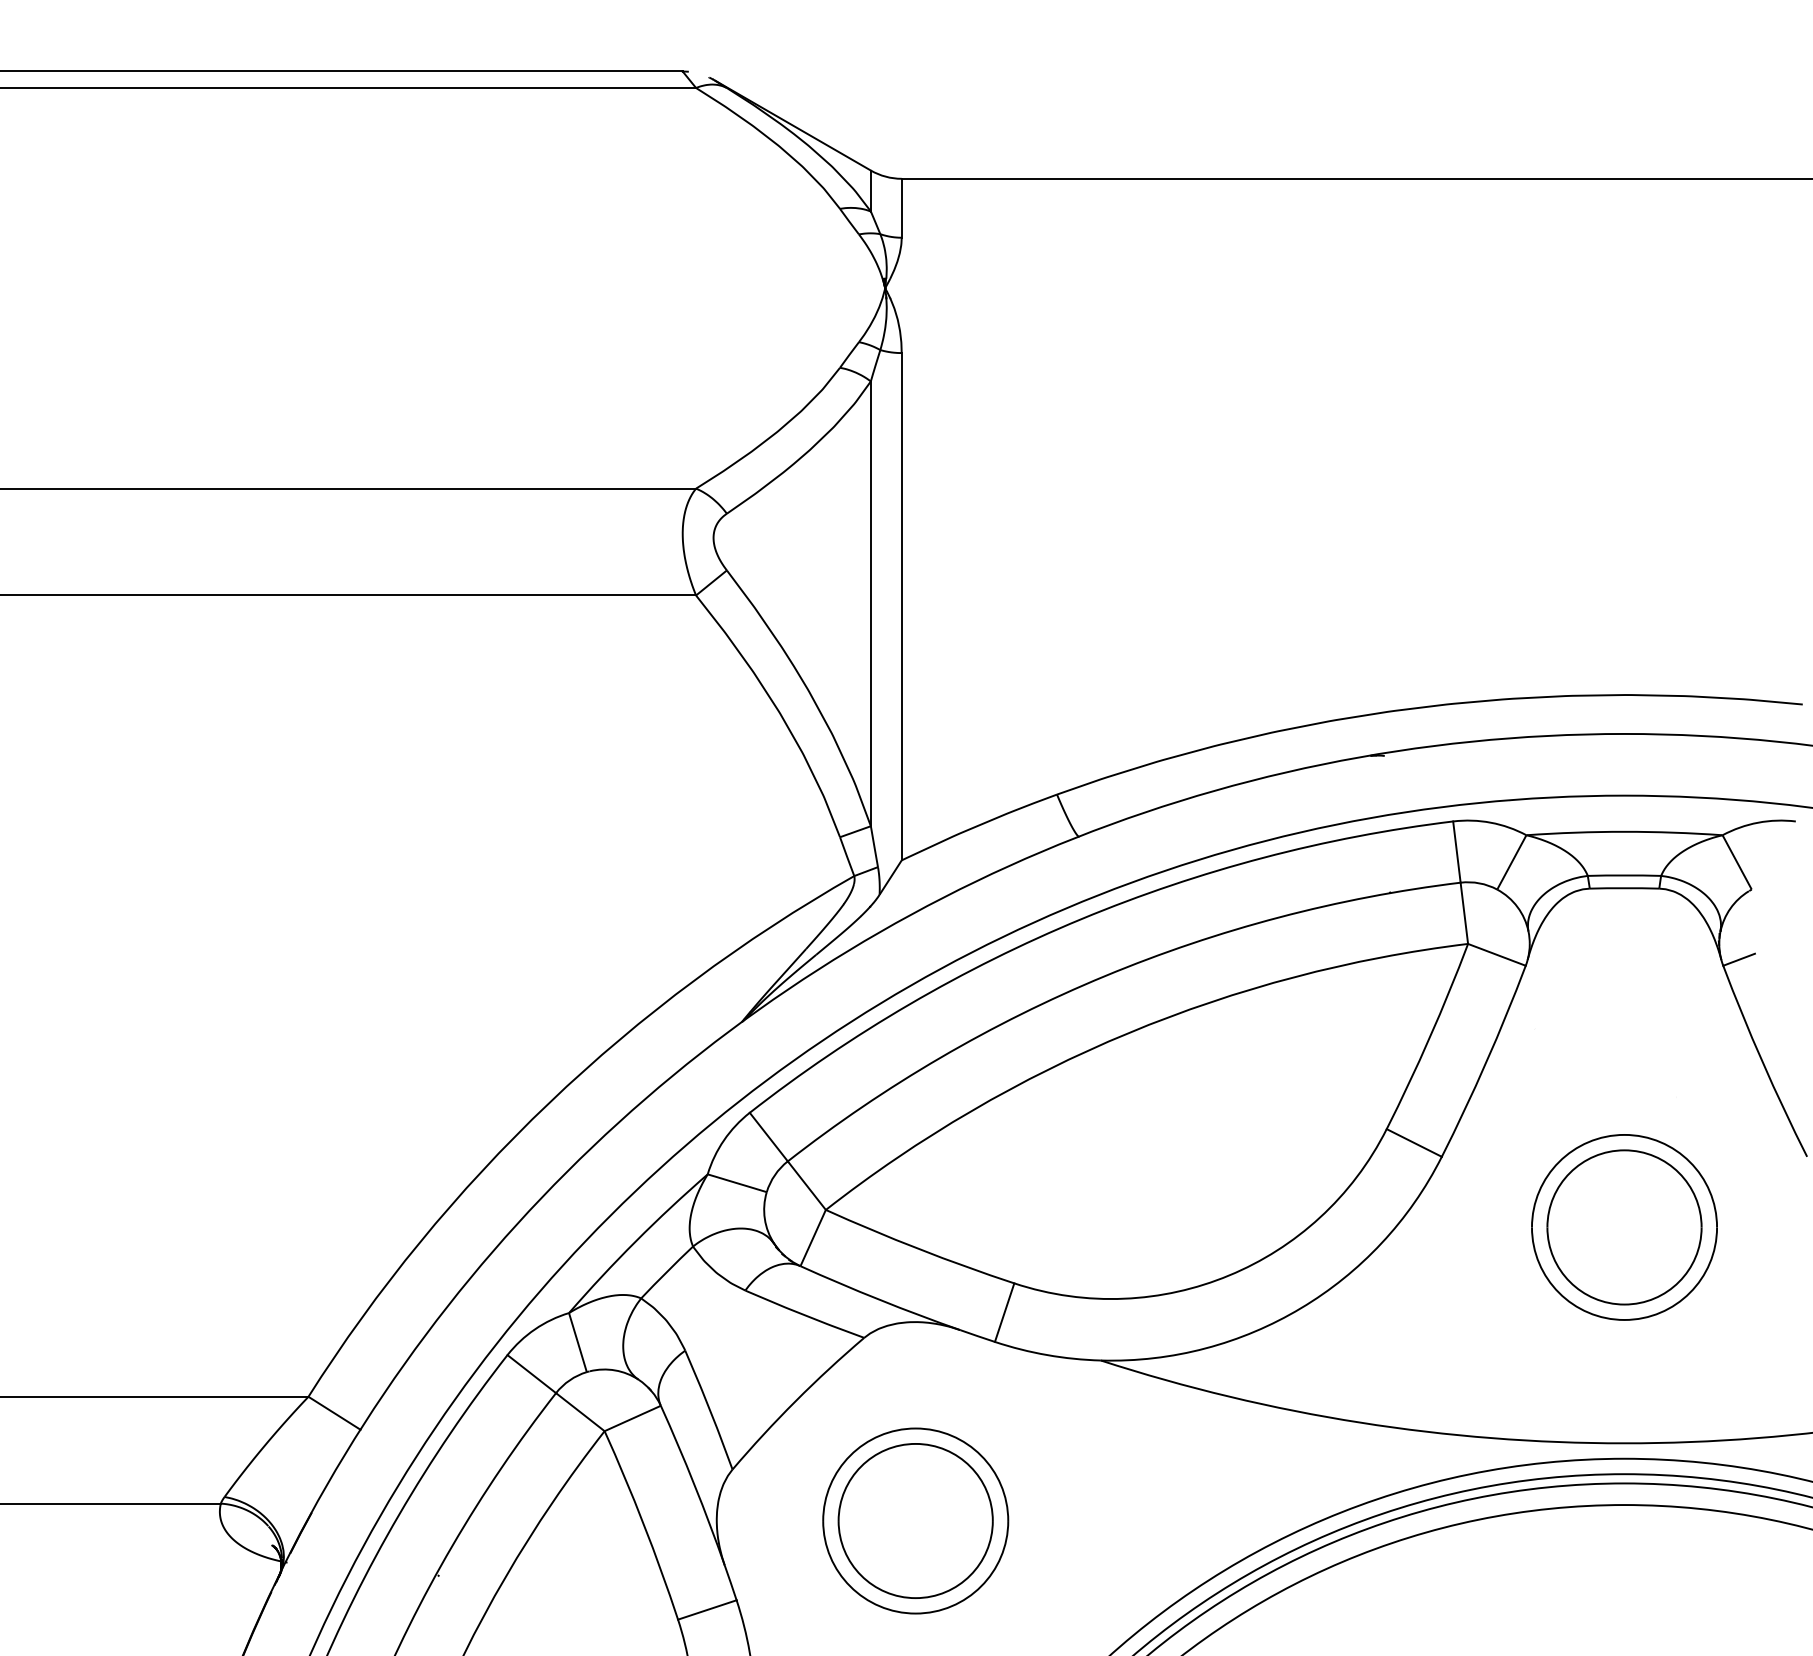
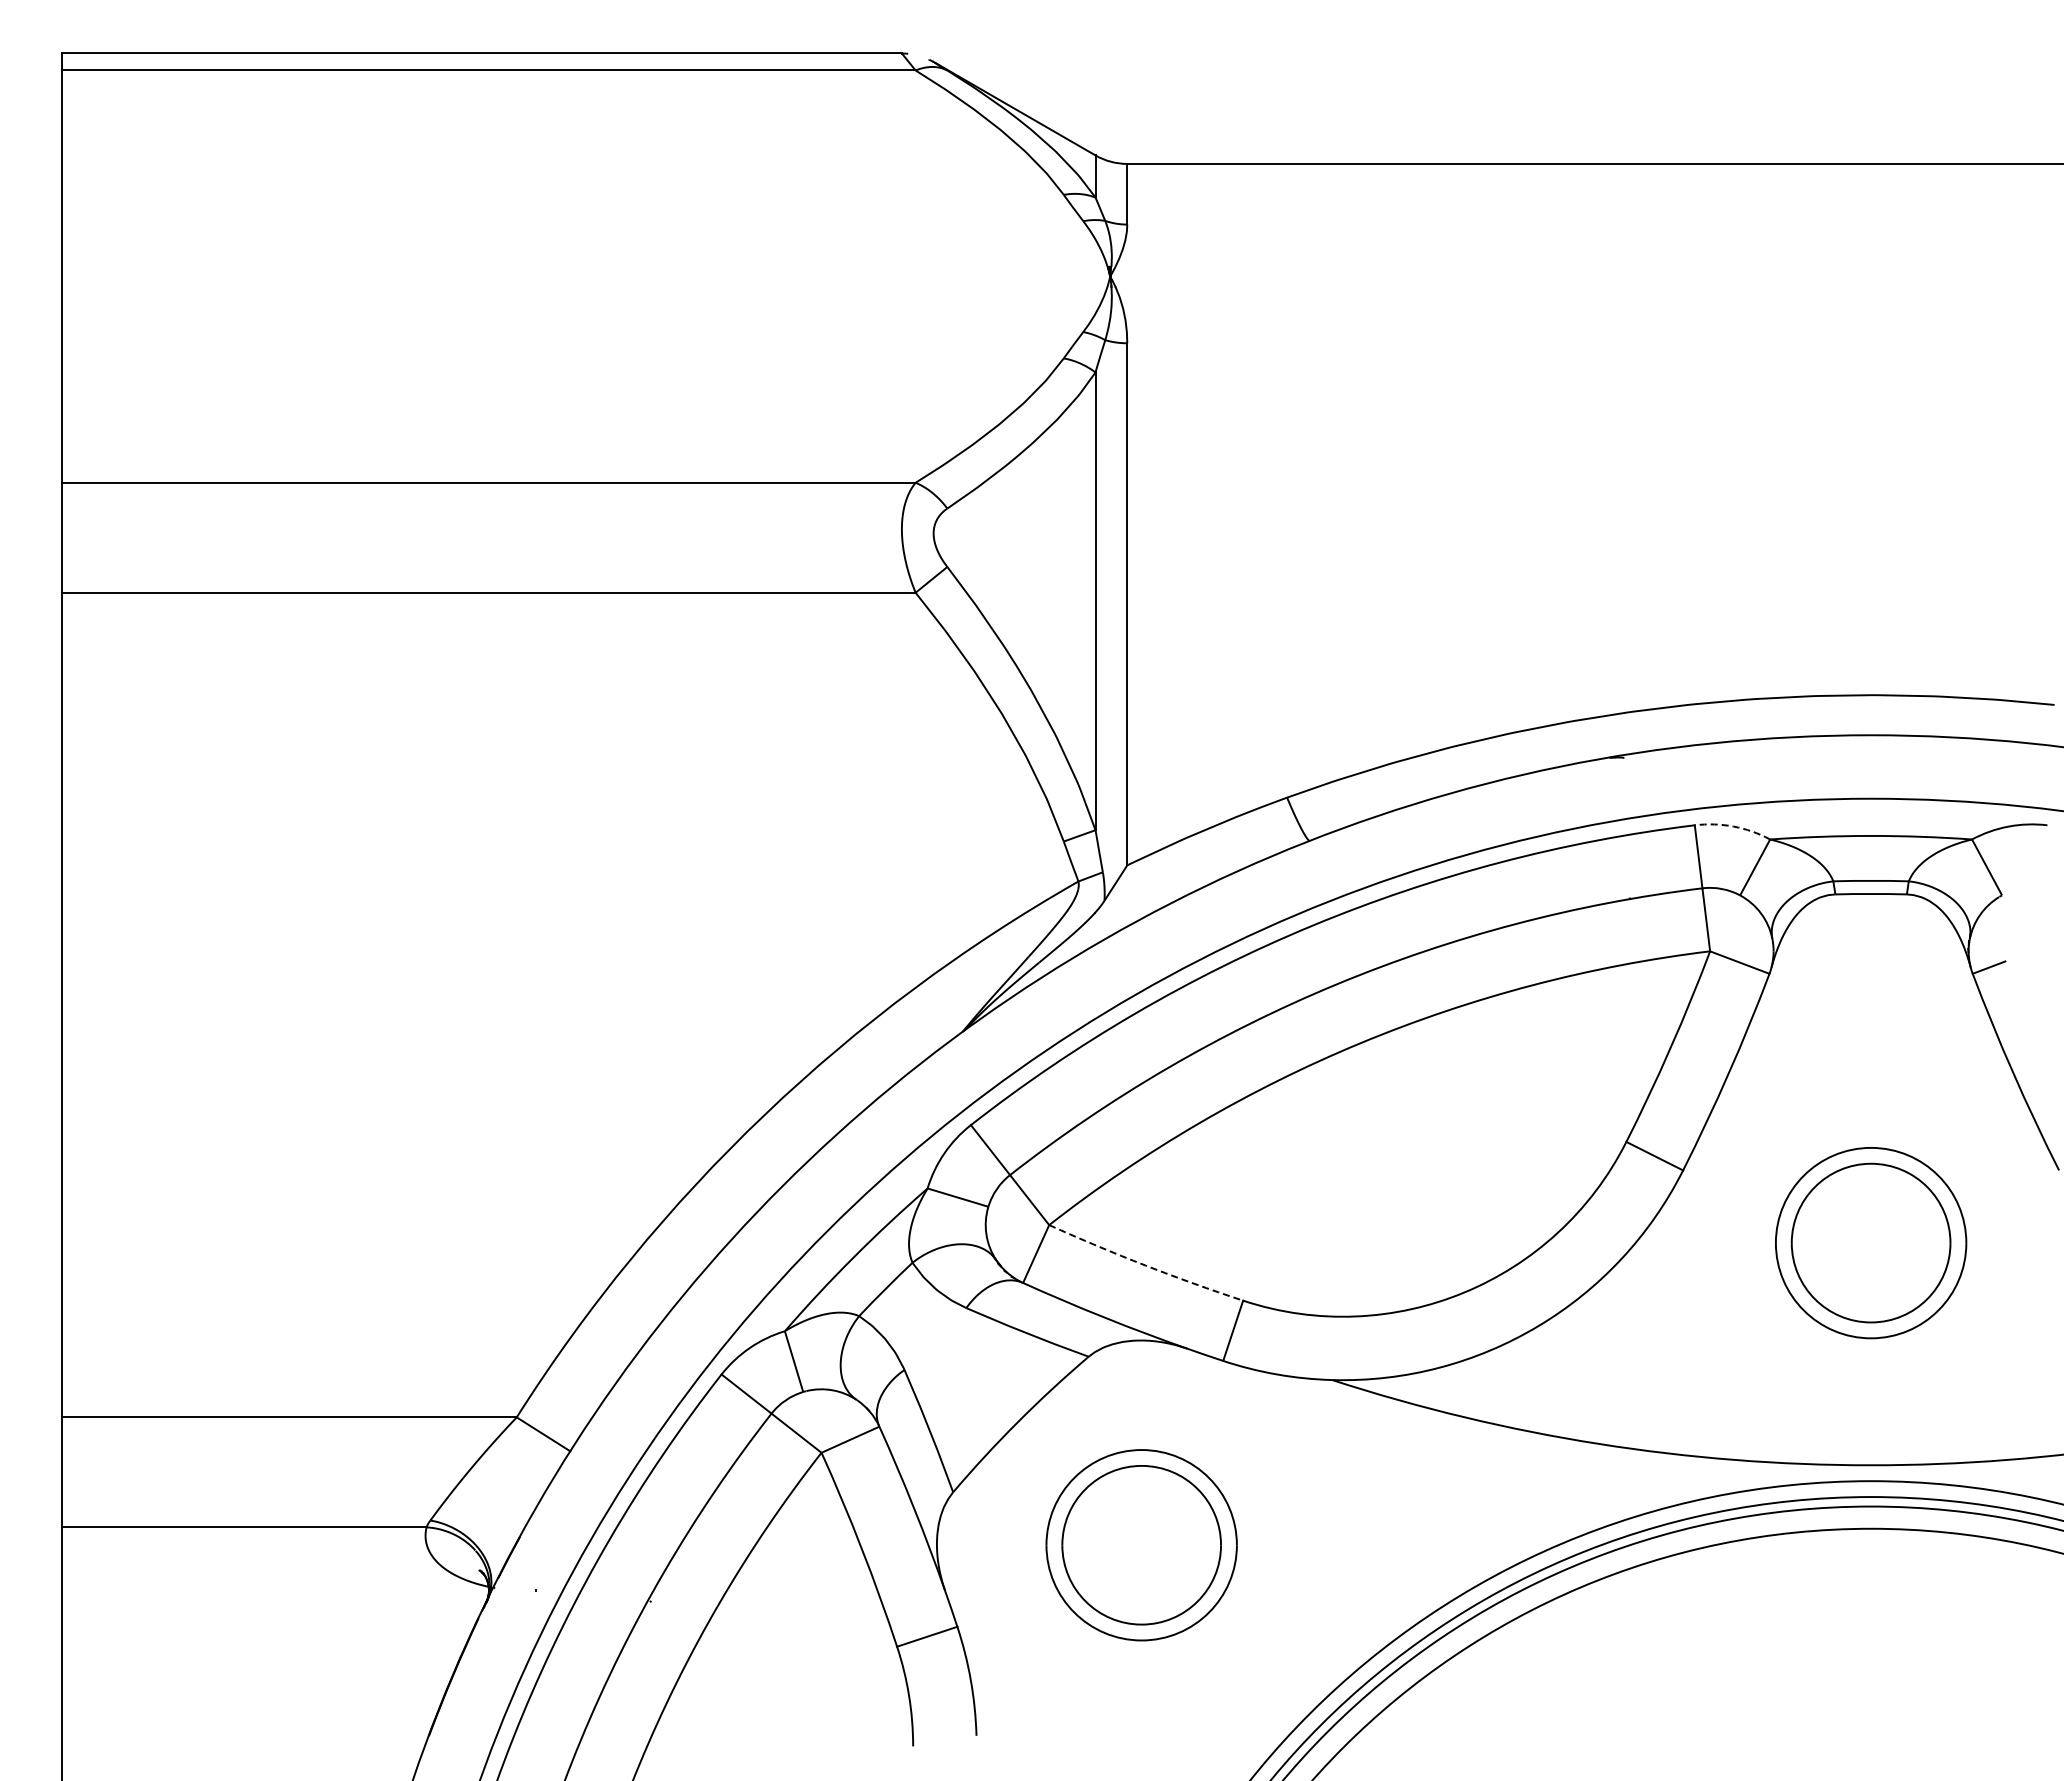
arc: (1490, 822) -> (1733, 826), solid -> dashed
arc: (919, 1249) -> (1145, 1265), solid -> dashed

